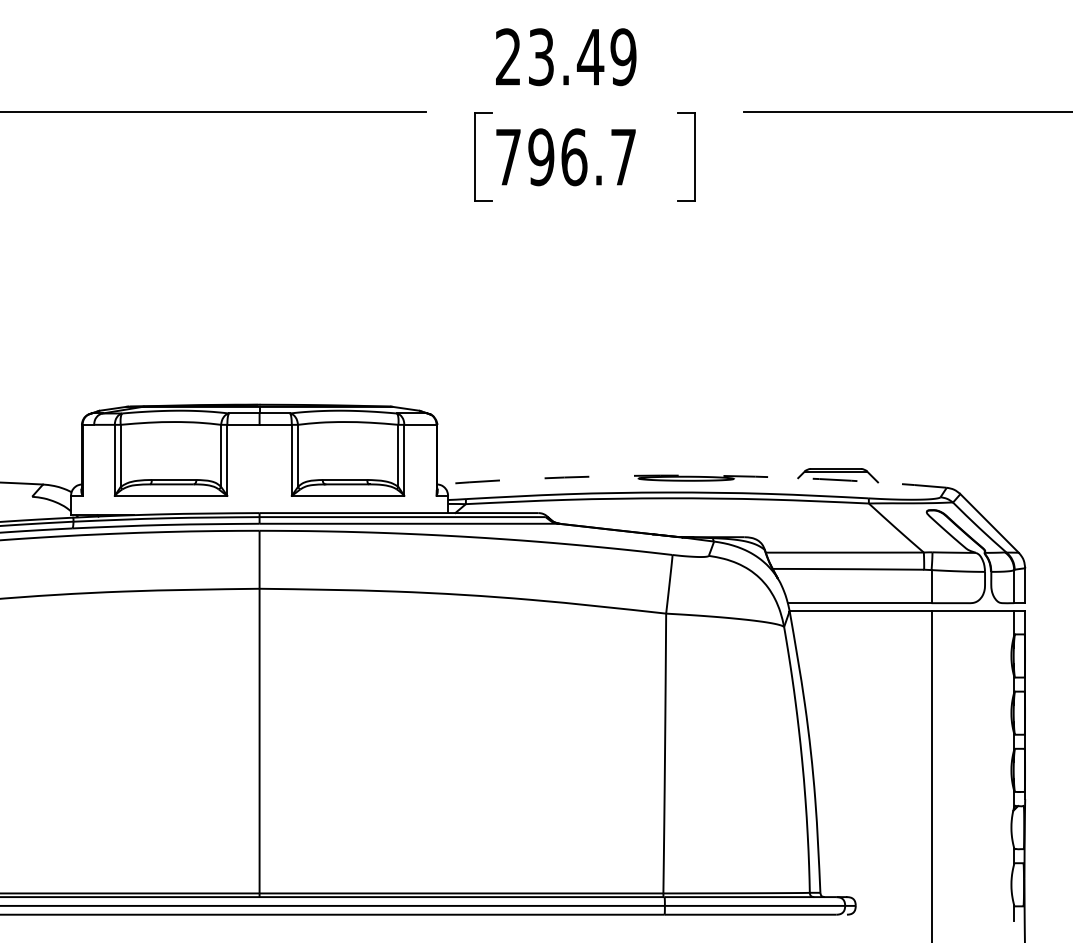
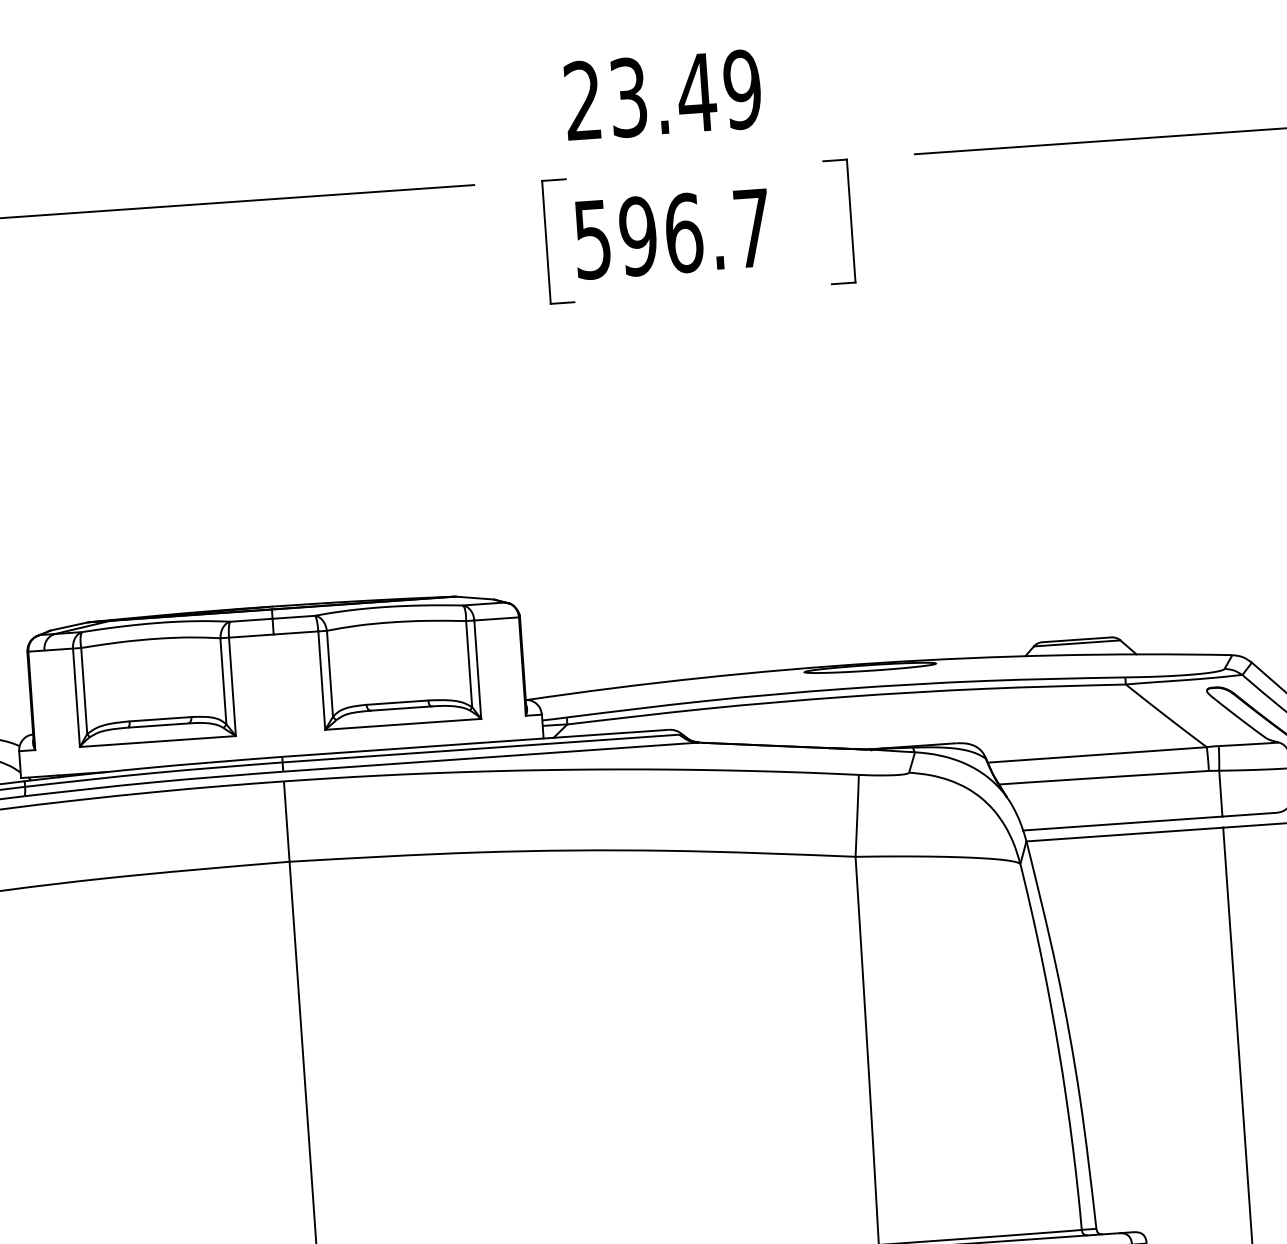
text: (508, 157) -> (592, 239), 796.7 -> 596.7
arc: (691, 475) -> (877, 662), dashed -> solid

